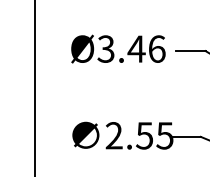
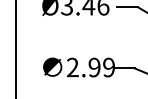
text: (154, 135) -> (101, 67), 2.55 -> 2.99

